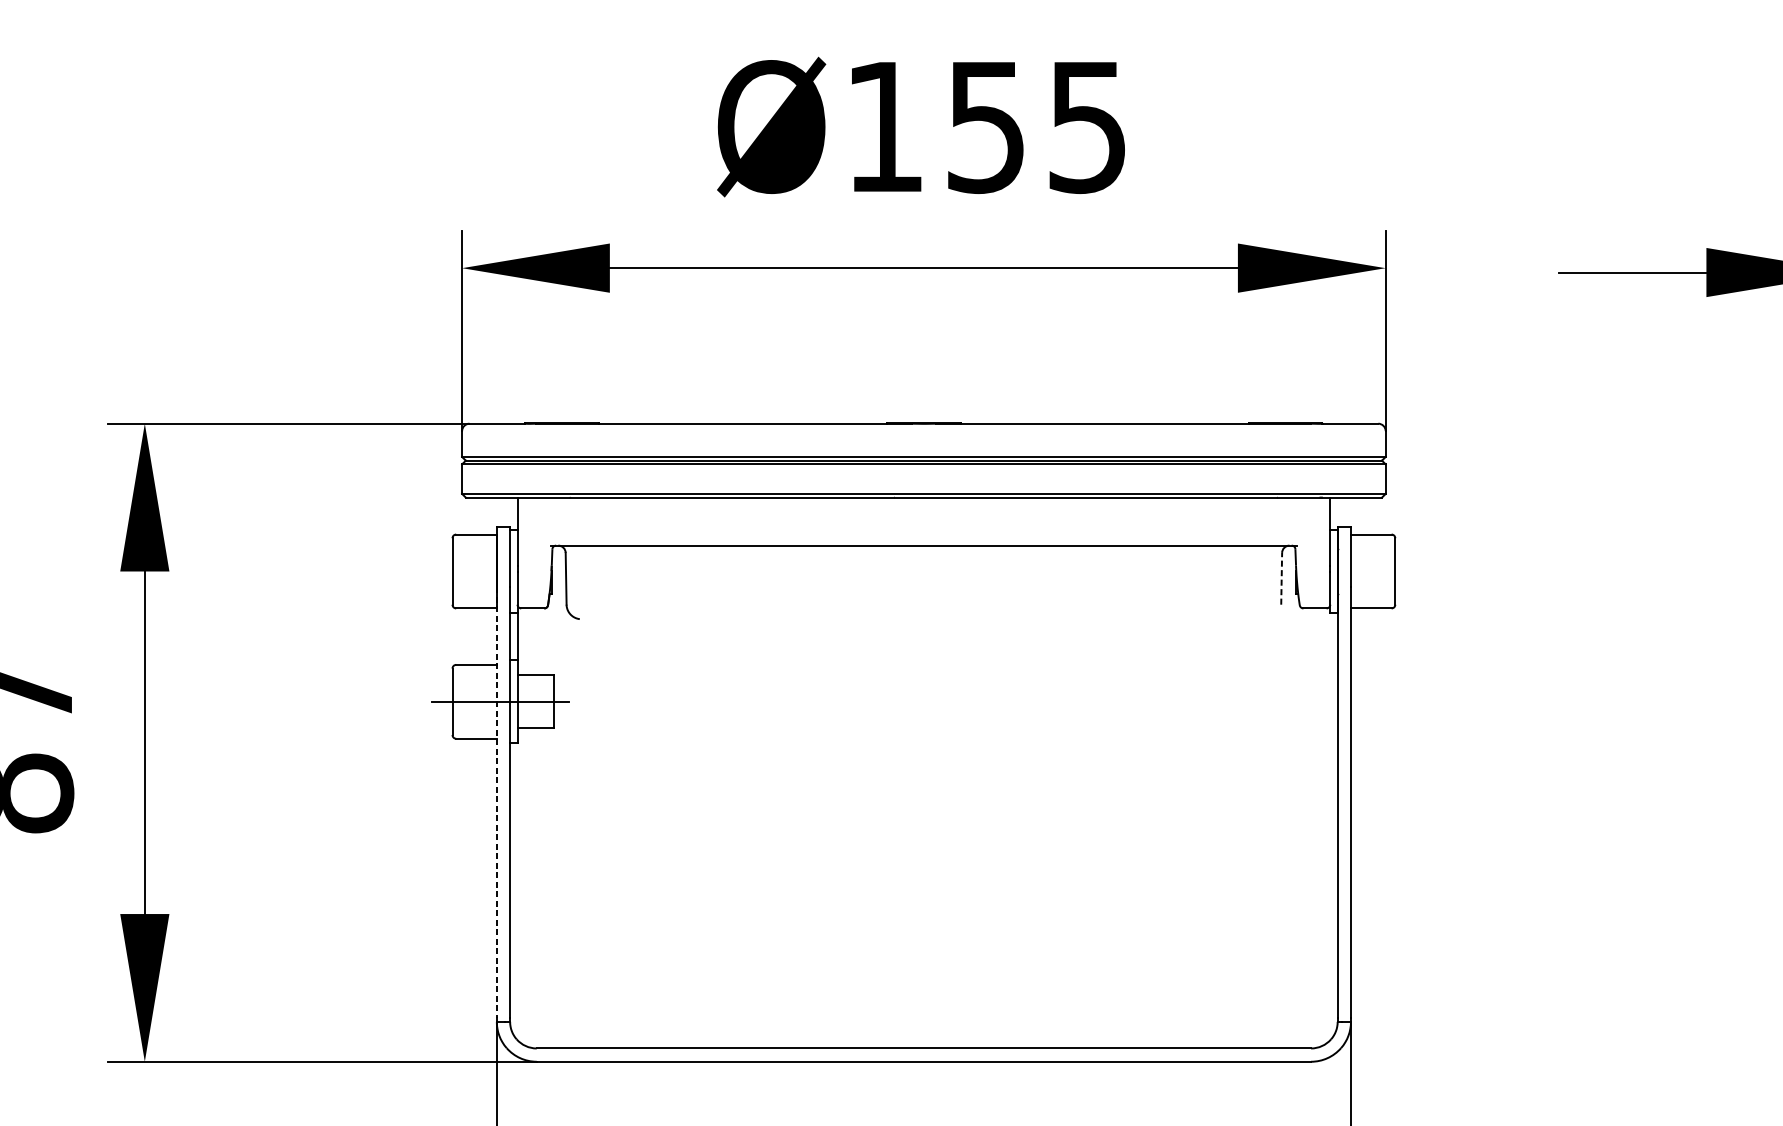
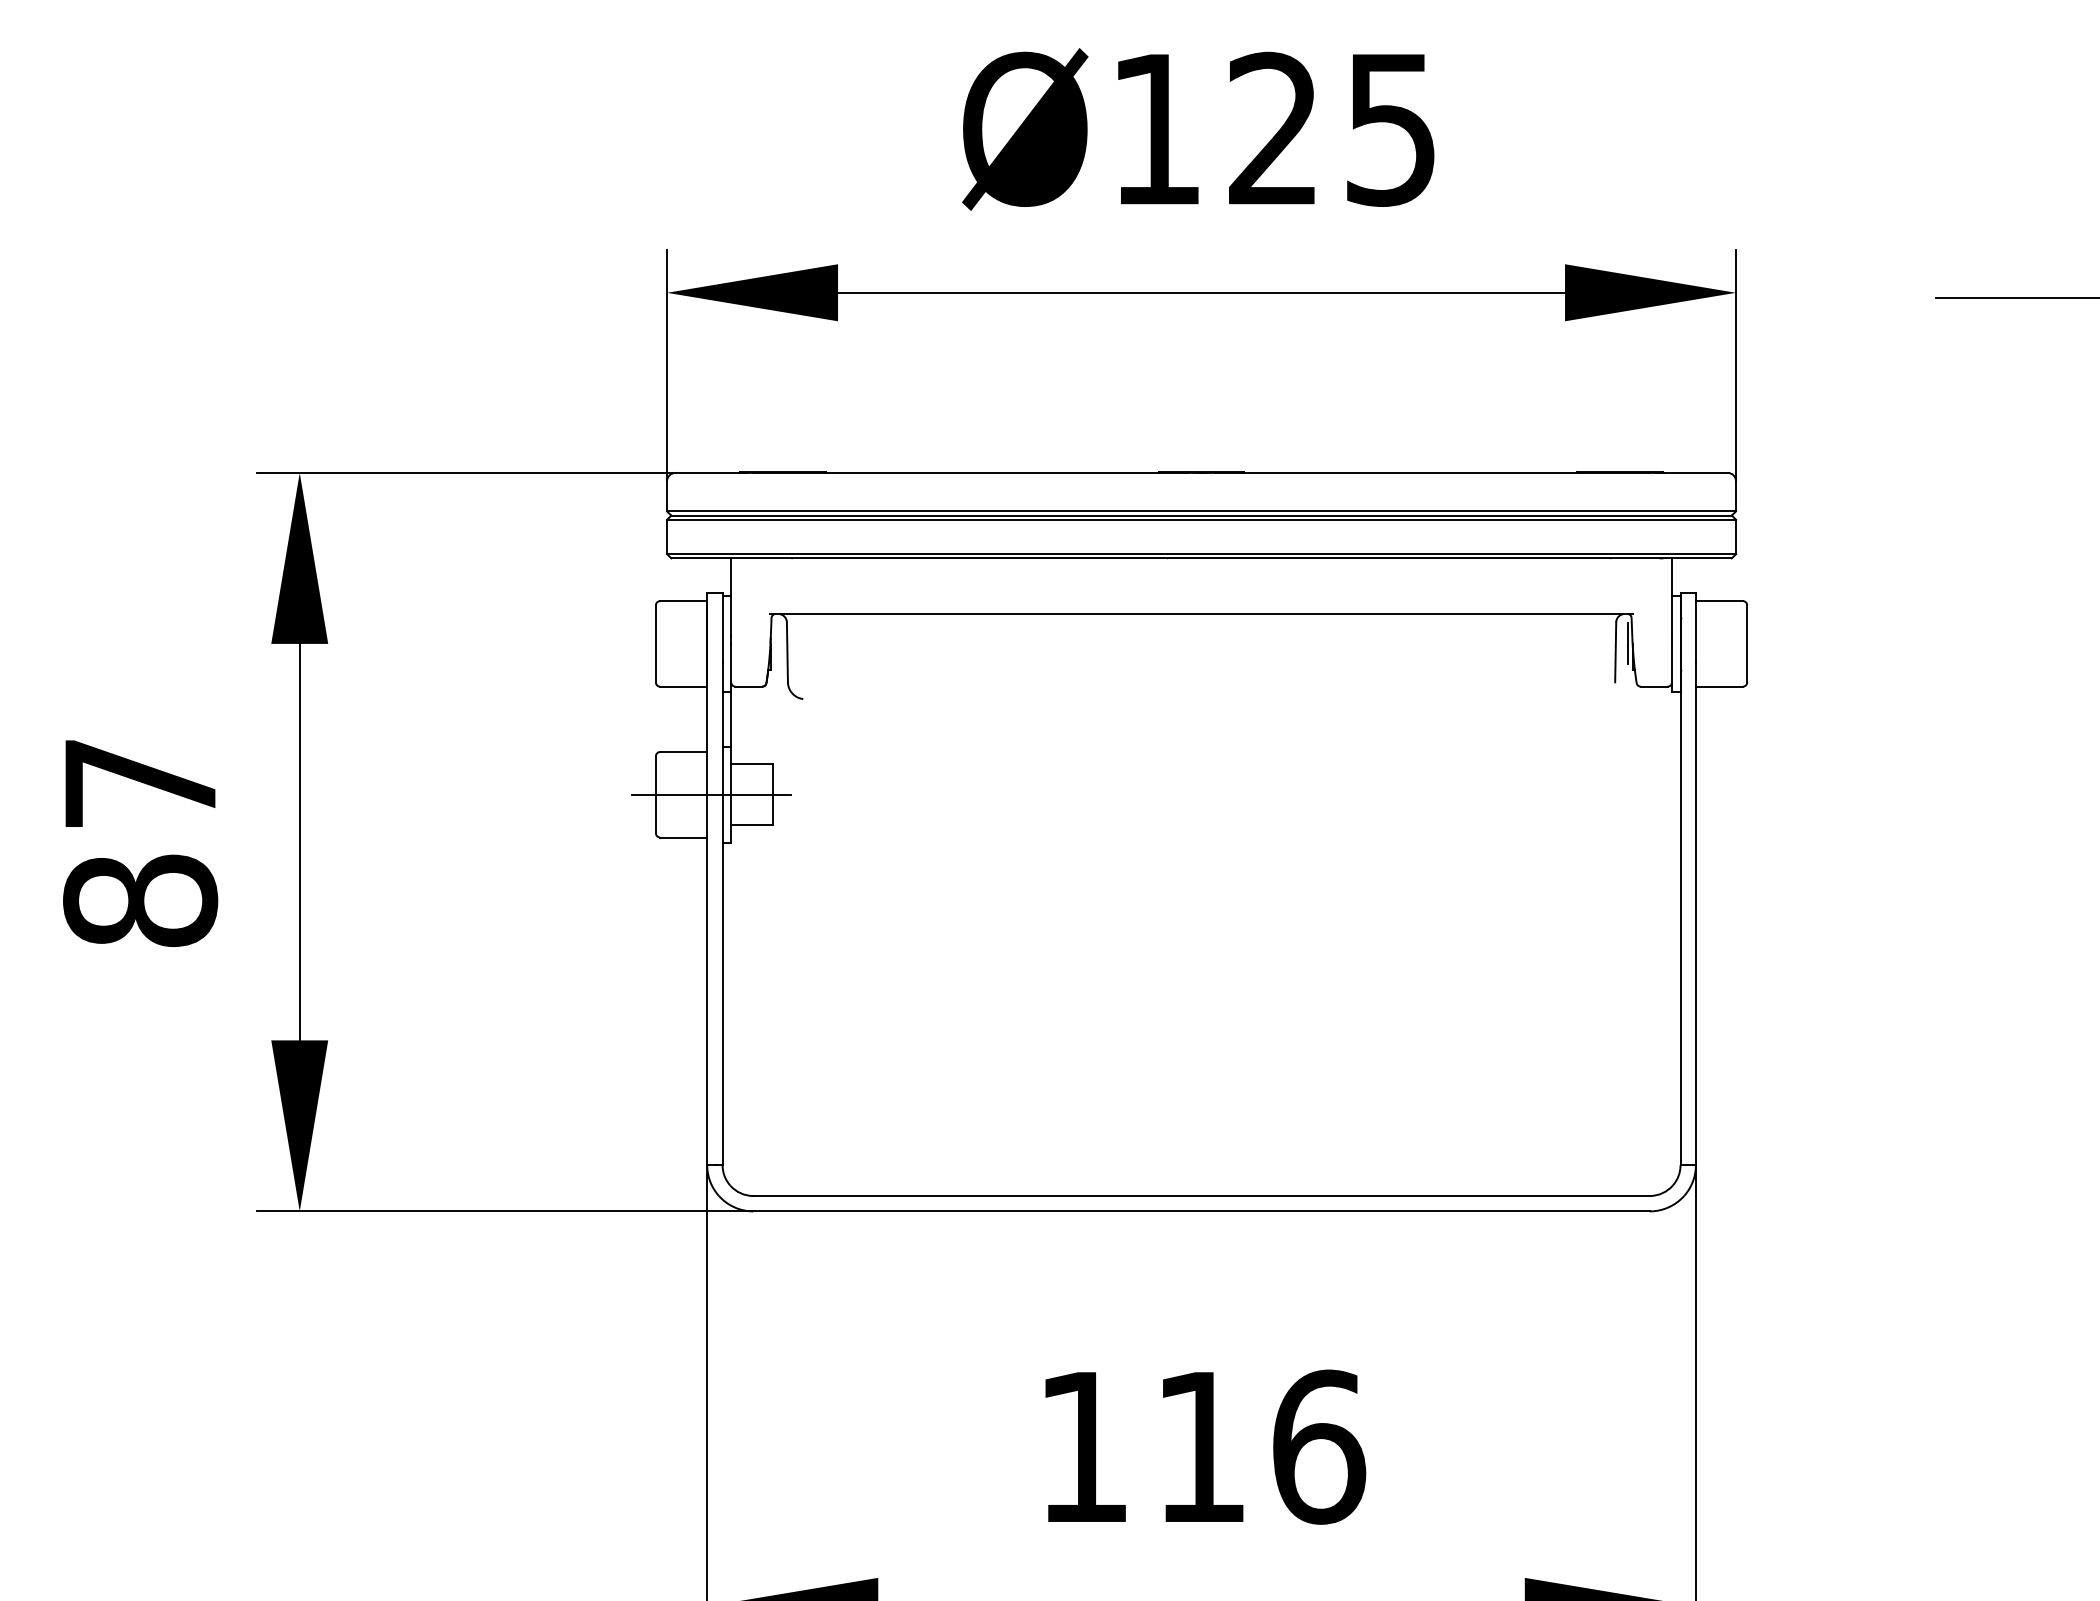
text: (985, 126) -> (1272, 128), Ø155 -> Ø125
line: (1291, 571) -> (1627, 643), added
line: (1281, 578) -> (1615, 652), dashed -> solid
line: (497, 802) -> (707, 911), dashed -> solid

